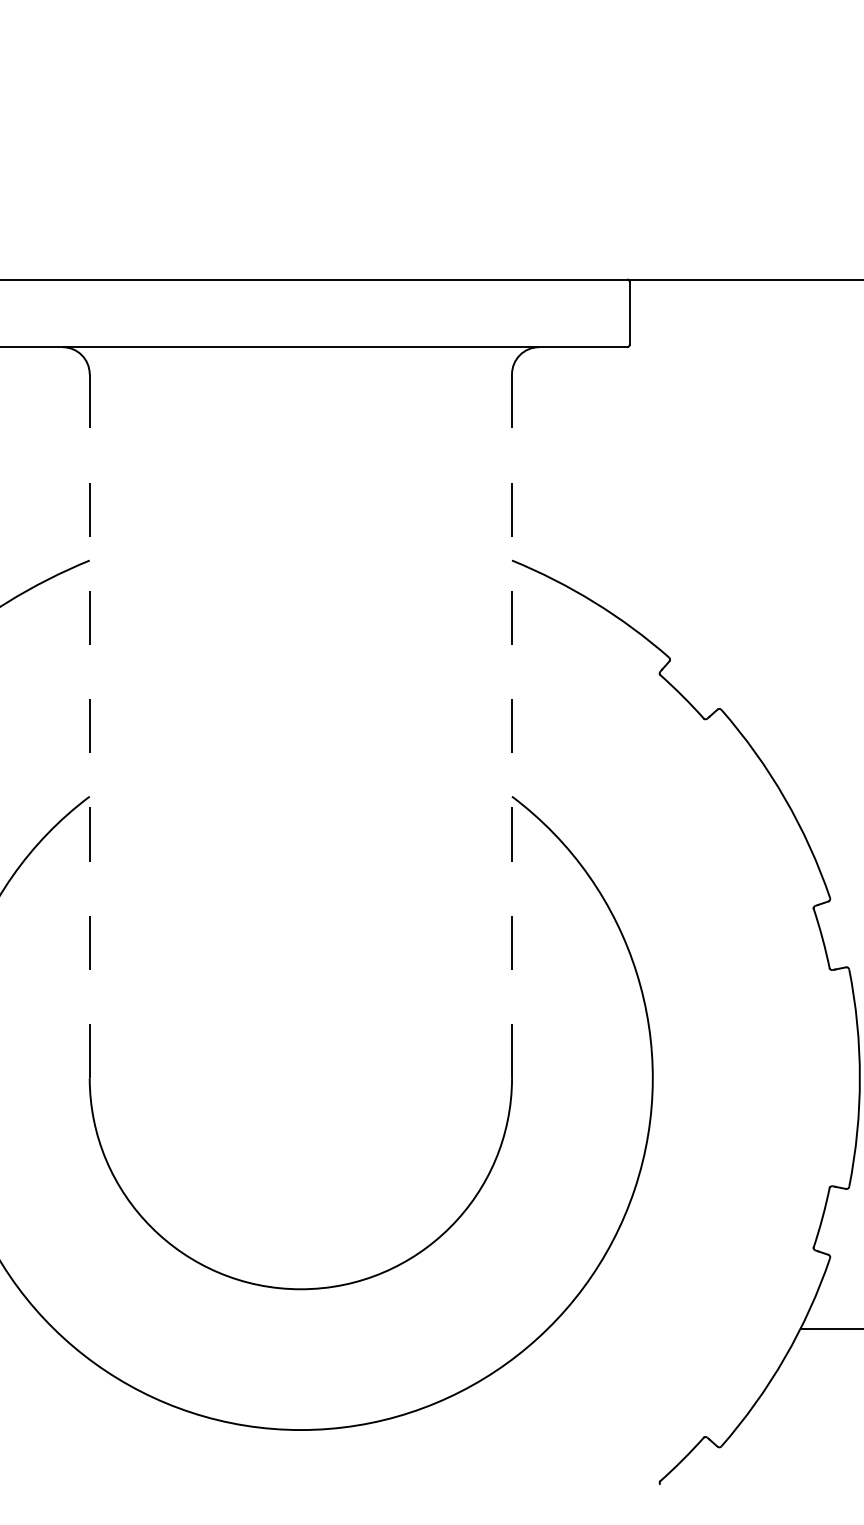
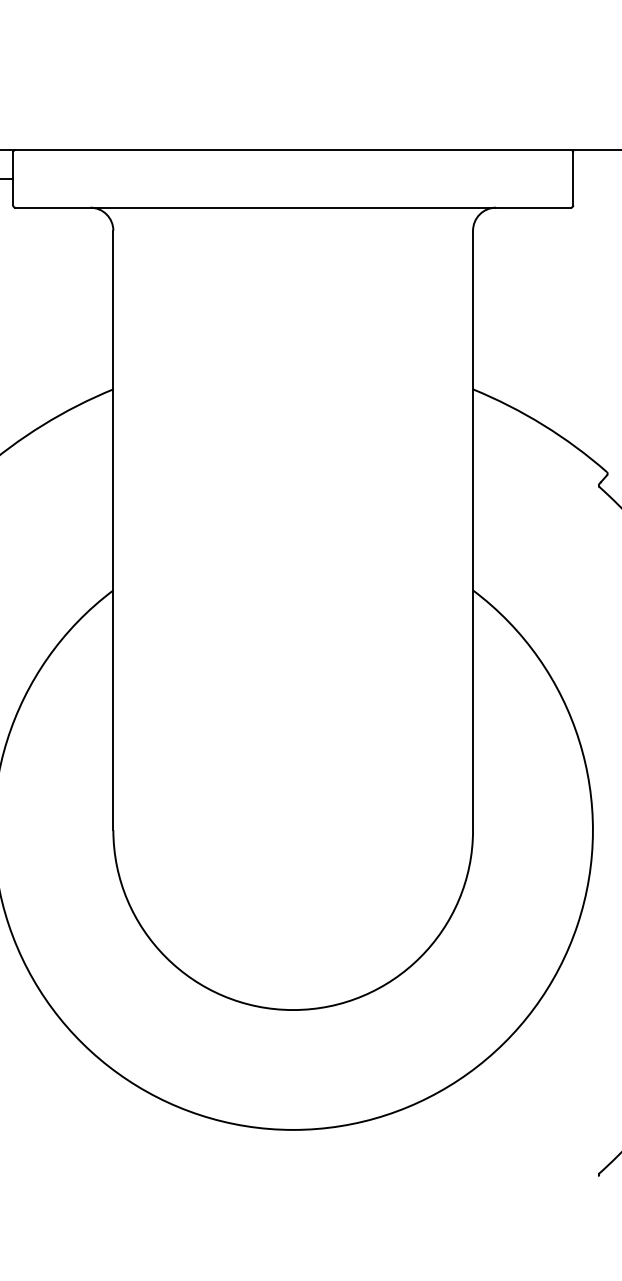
line: (89, 726) -> (113, 530), dashed -> solid
line: (512, 726) -> (473, 530), dashed -> solid

